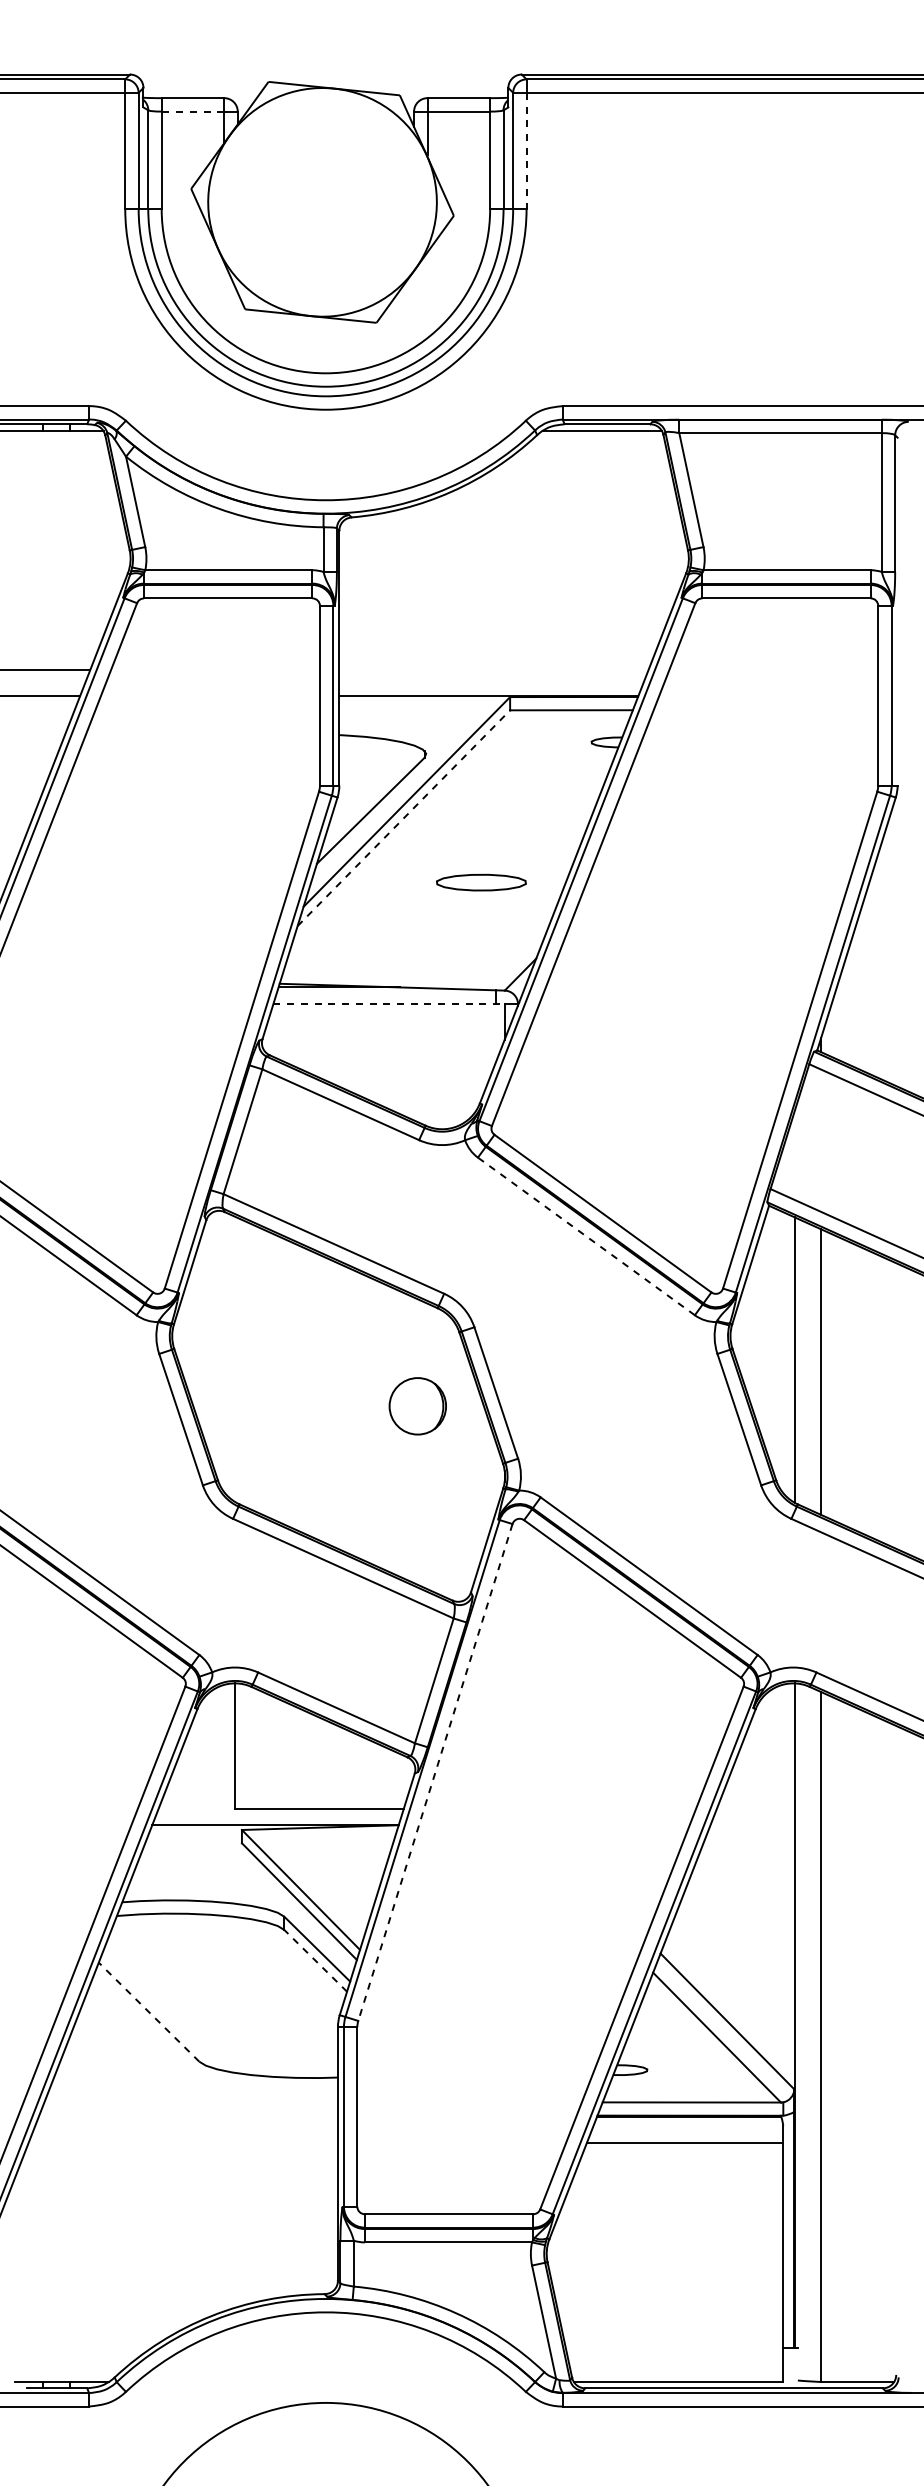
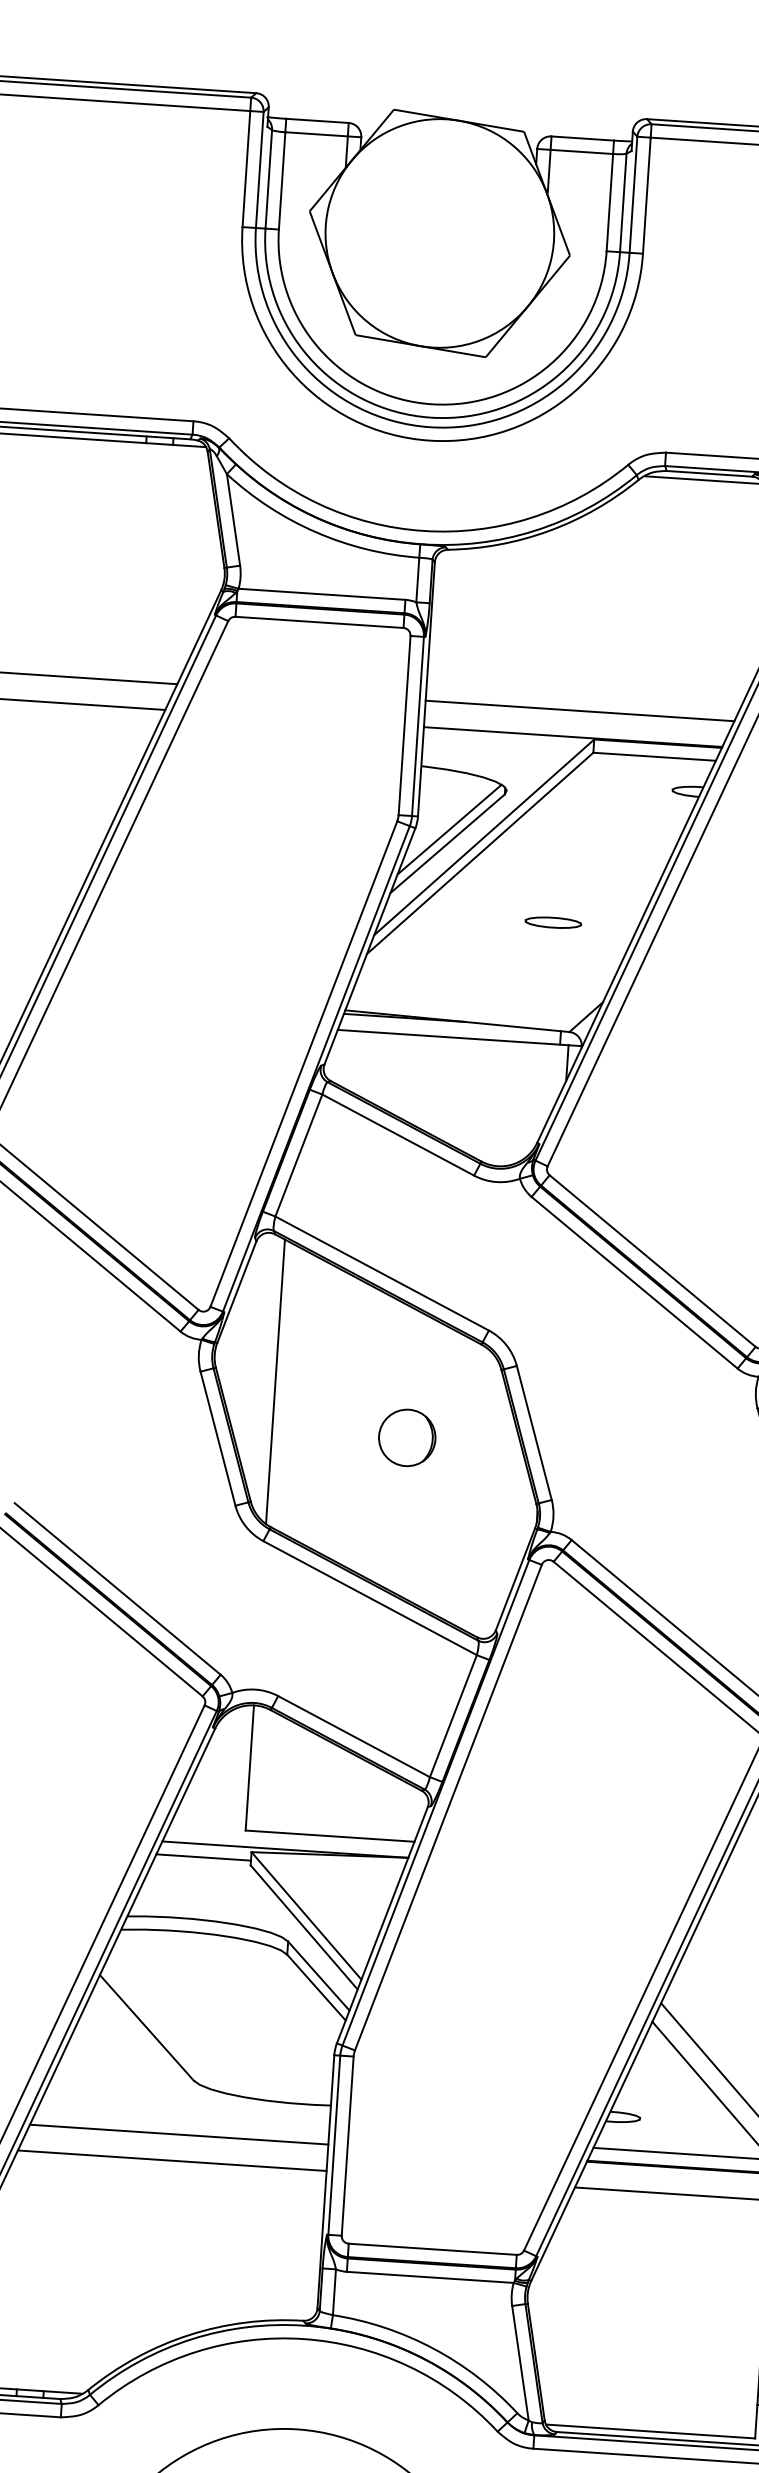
line: (192, 111) -> (316, 134), dashed -> solid
line: (526, 151) -> (646, 196), dashed -> solid
line: (493, 669) -> (579, 710), added
line: (371, 796) -> (449, 829), added
line: (404, 817) -> (480, 852), dashed -> solid
part: (481, 882) -> (553, 922), size x0.62
line: (389, 1003) -> (453, 1037), dashed -> solid
line: (586, 1236) -> (634, 1282), dashed -> solid
line: (234, 1358) -> (275, 1381), added
part: (417, 1406) -> (406, 1438), moved
line: (435, 1772) -> (448, 1807), dashed -> solid
line: (194, 1838) -> (203, 1857), added
line: (315, 1960) -> (316, 1987), dashed -> solid
line: (149, 2012) -> (147, 2028), dashed -> solid
line: (187, 2116) -> (178, 2134), added
line: (182, 2143) -> (171, 2161), added

